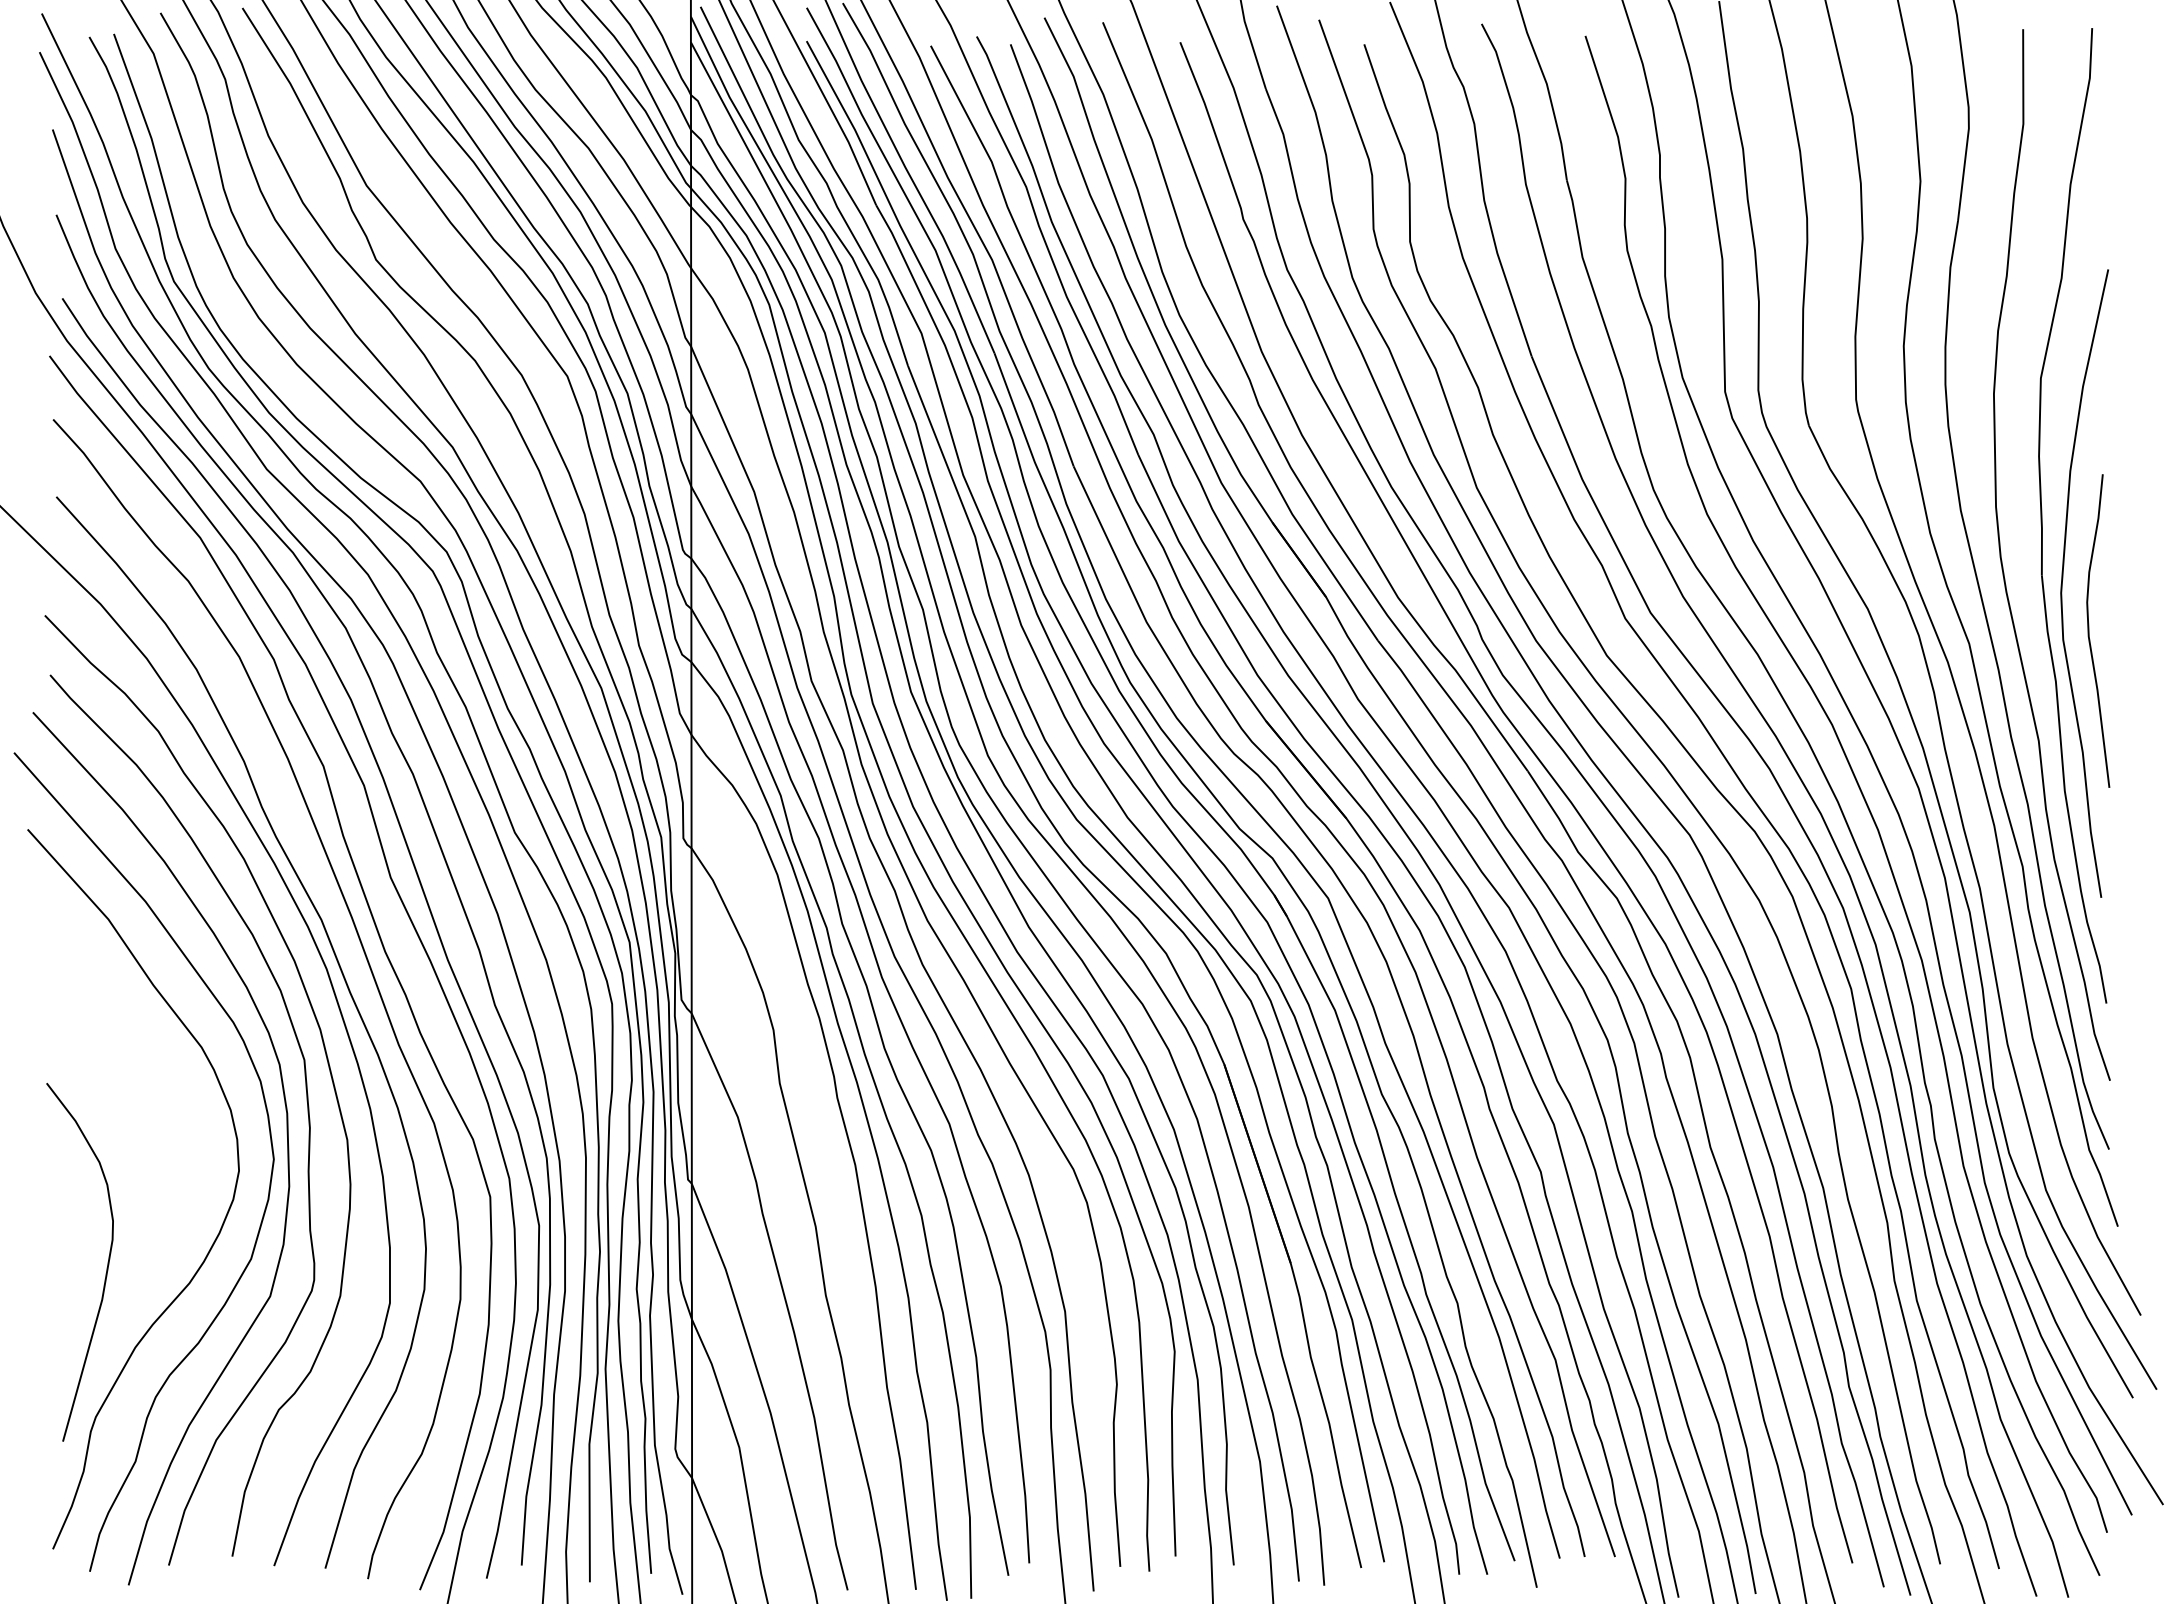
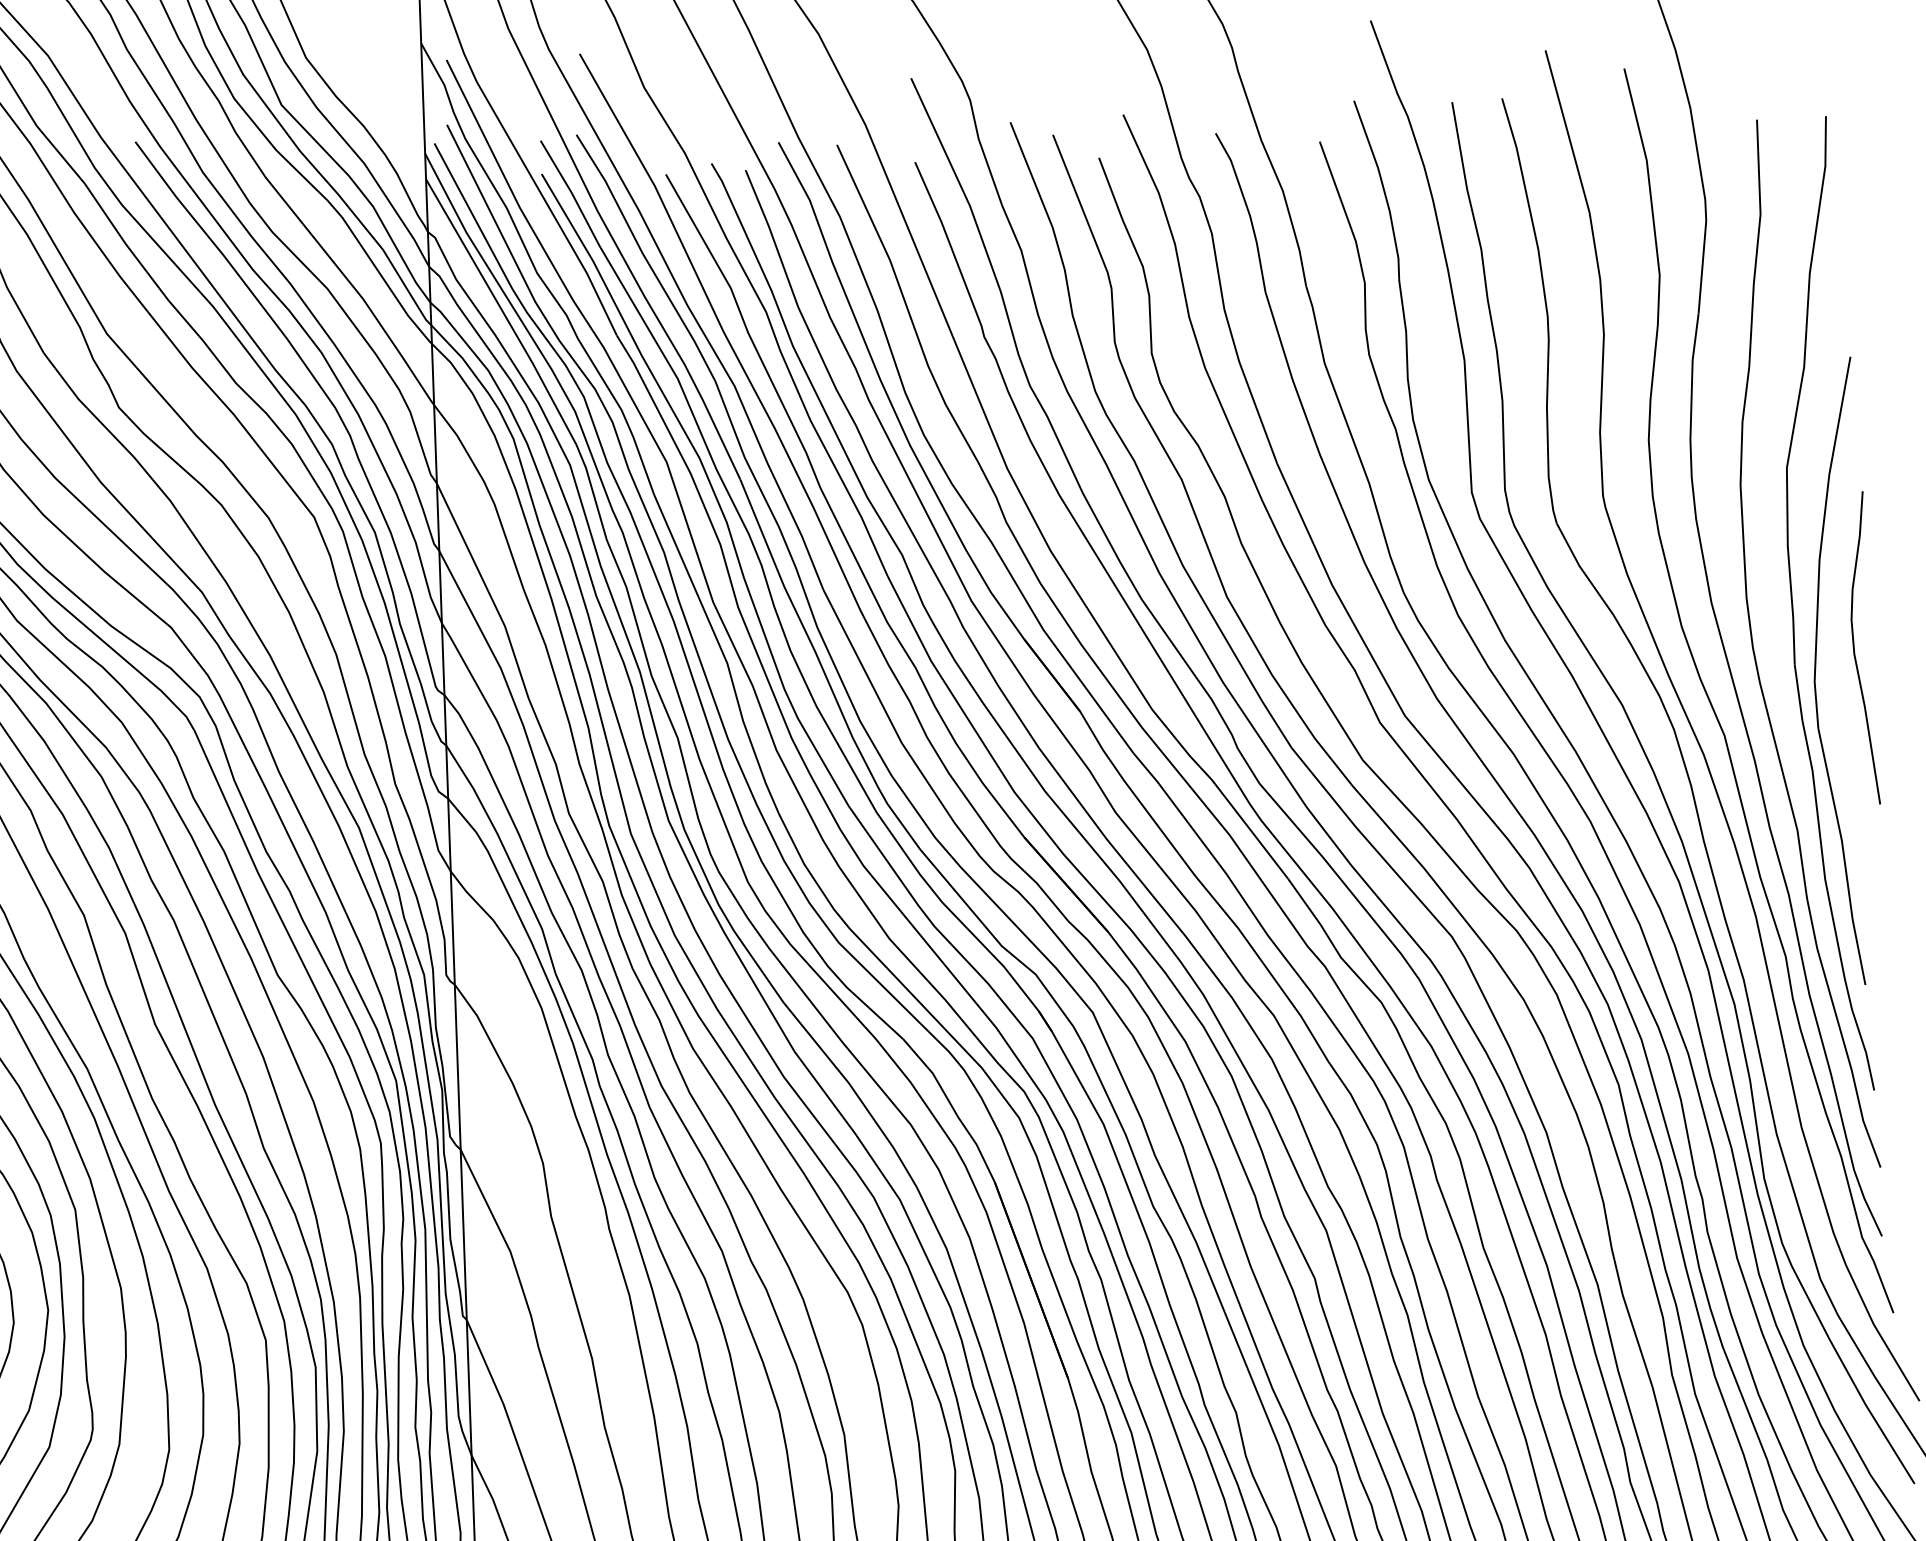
curve: (2089, 630) -> (1854, 647), moved

